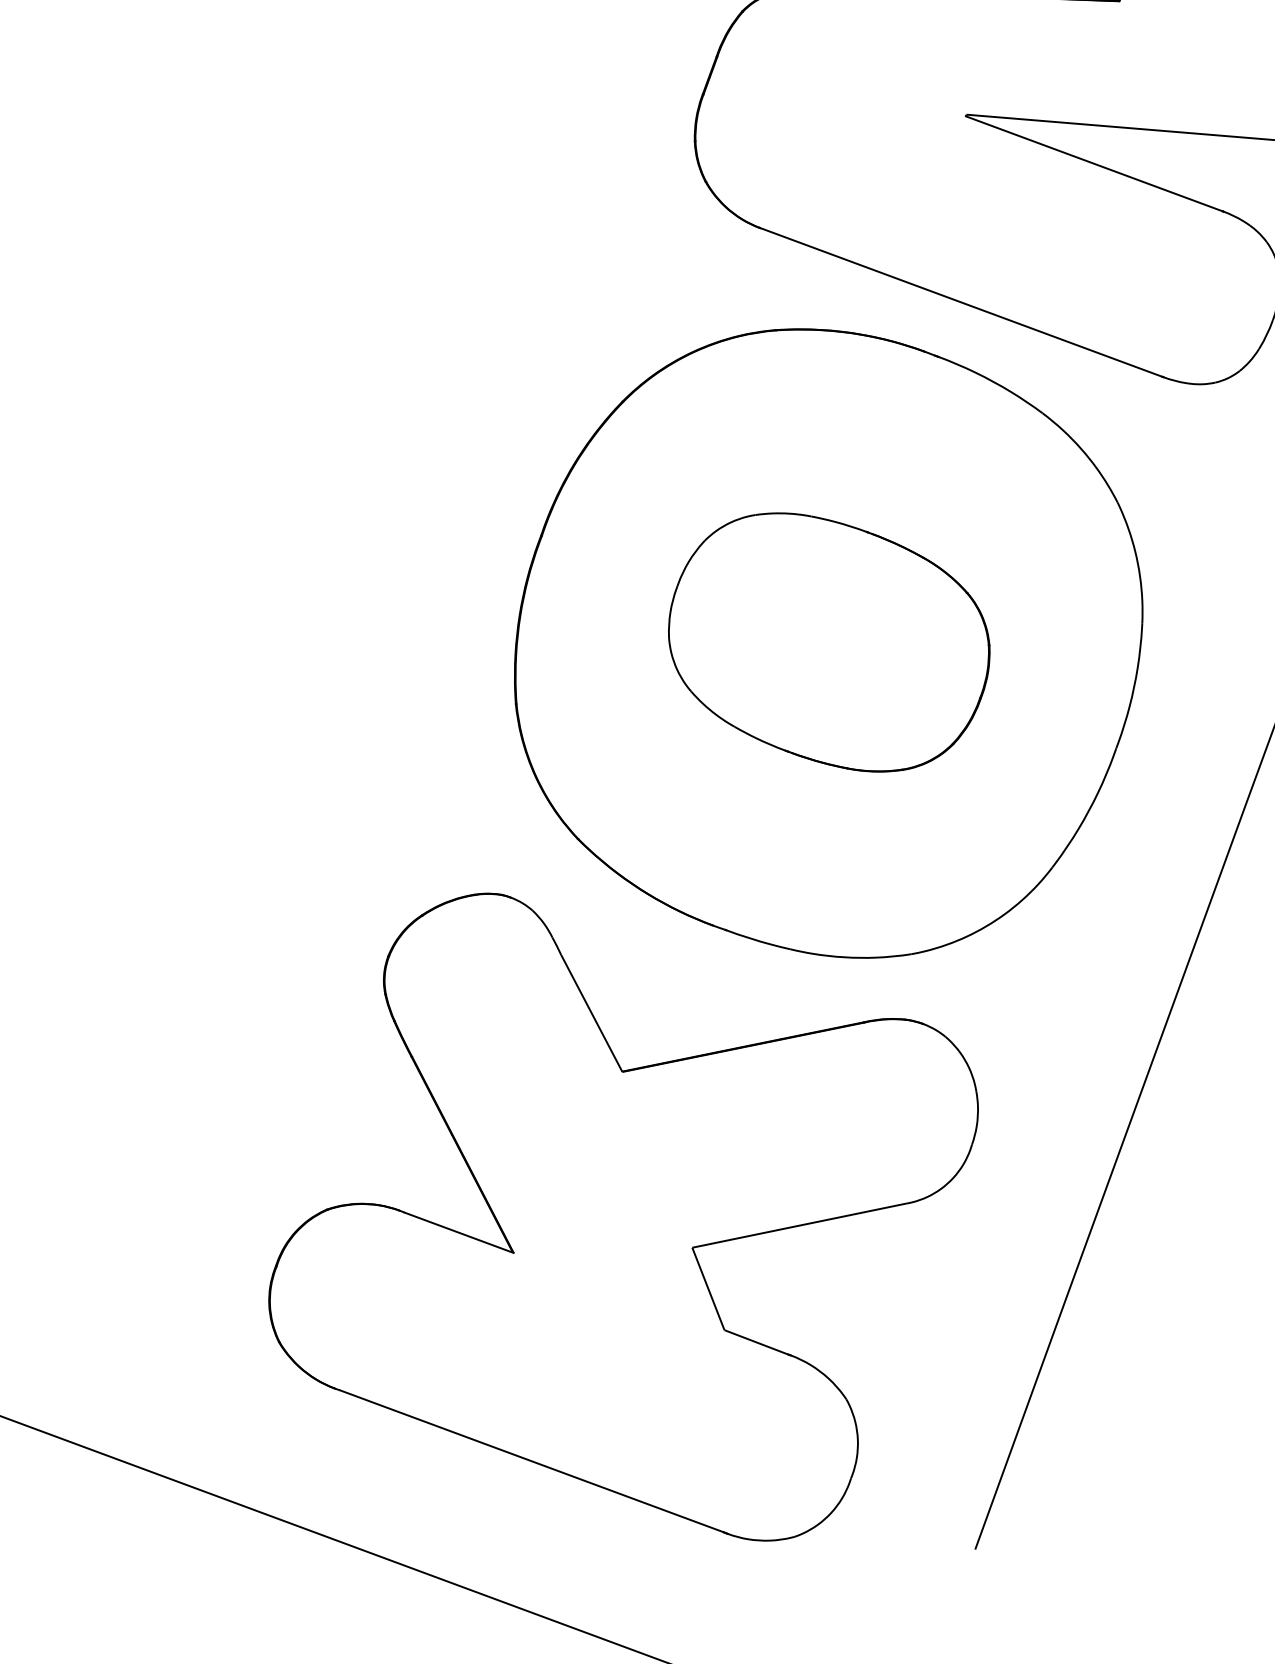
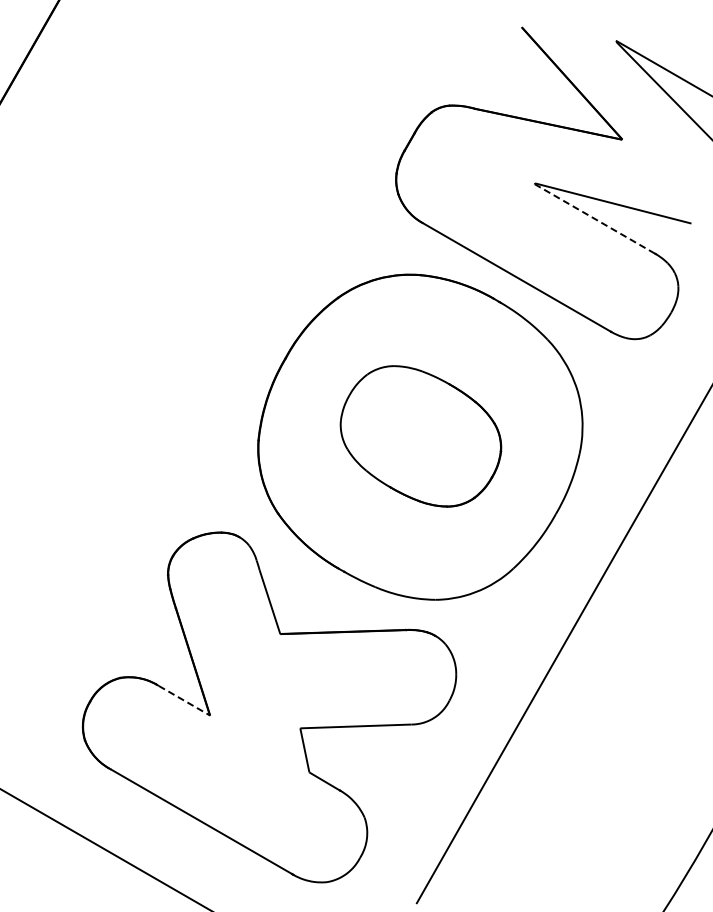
line: (1095, 164) -> (595, 219), solid -> dashed
line: (458, 1232) -> (184, 700), solid -> dashed

